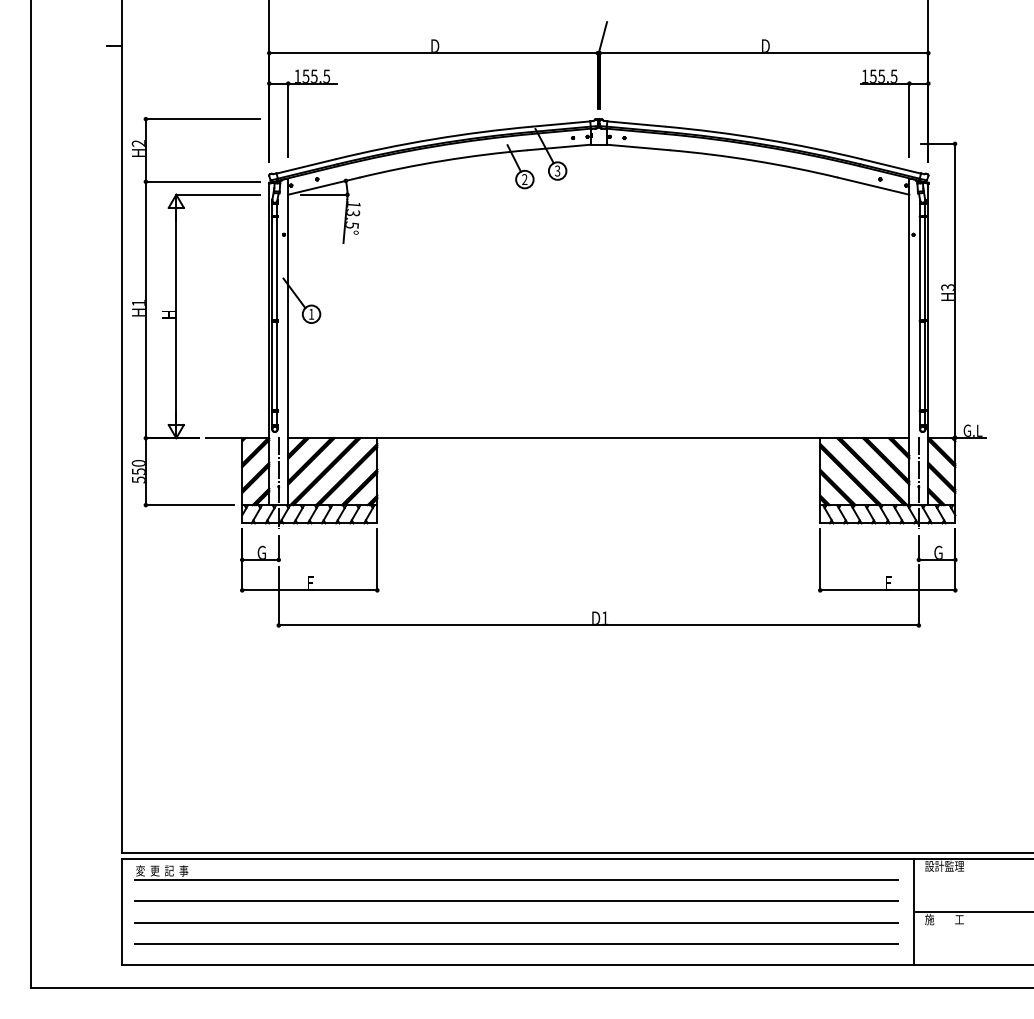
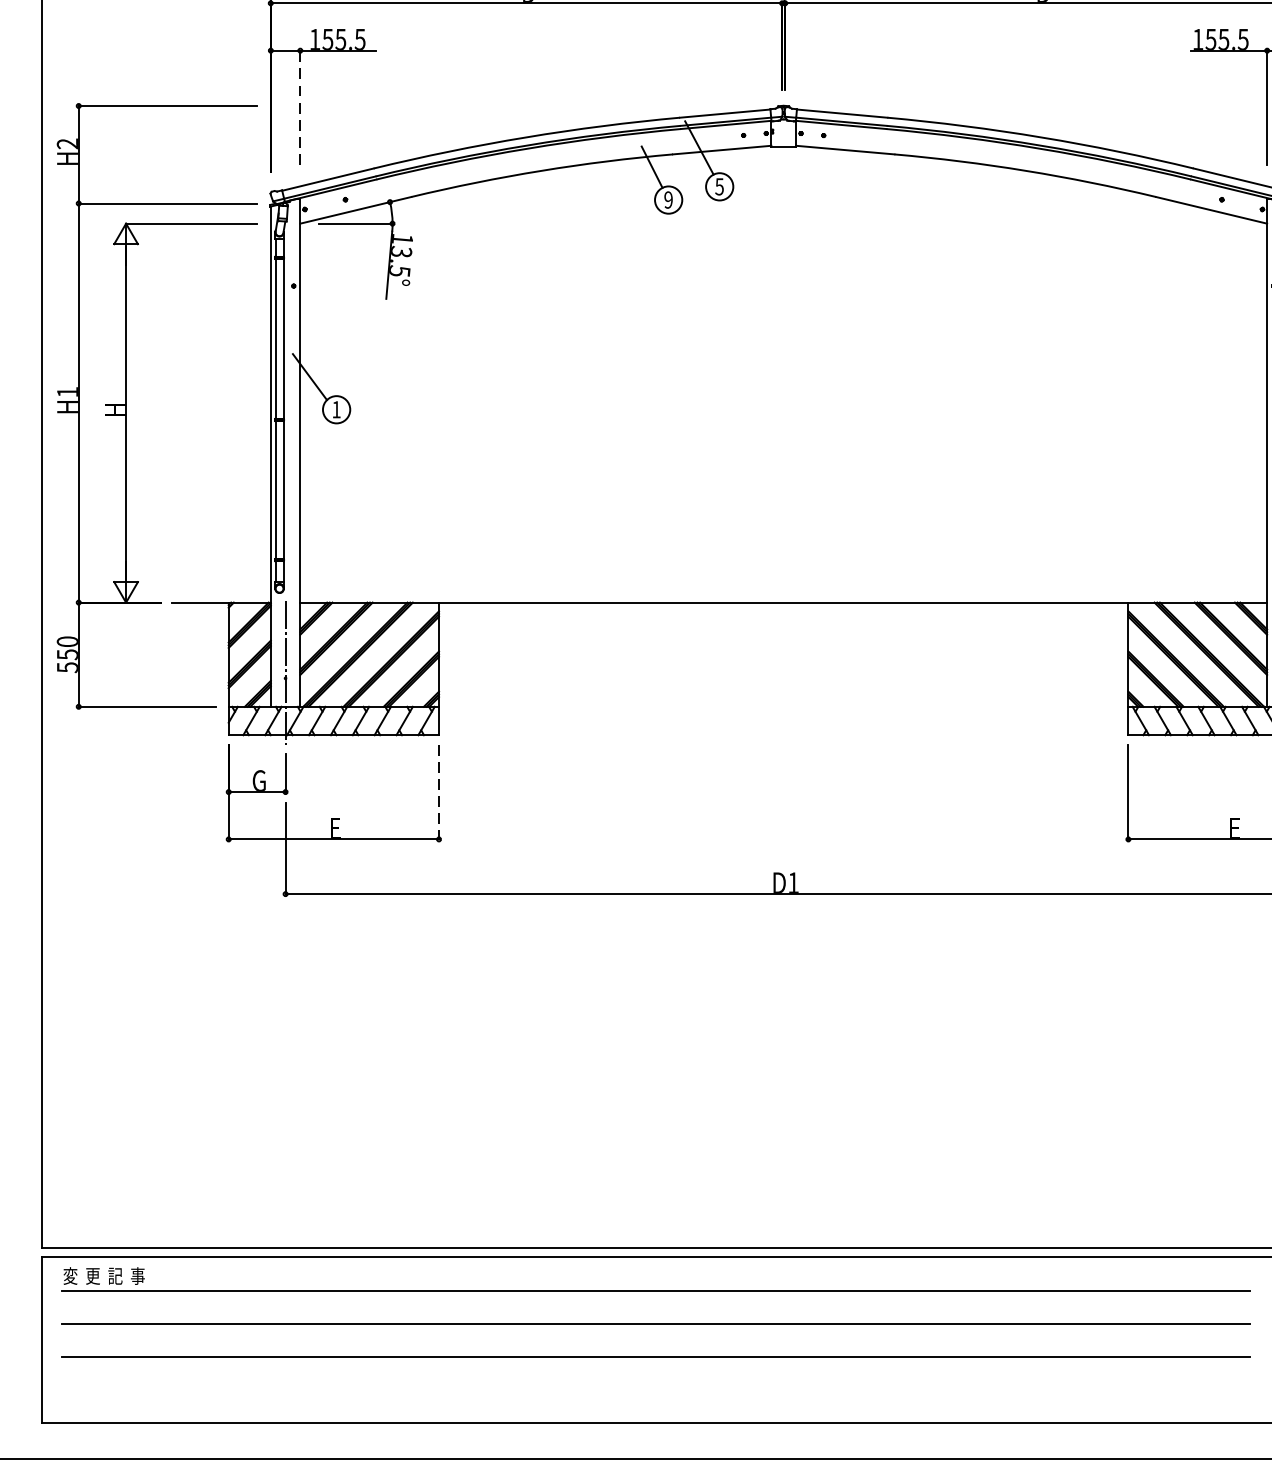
line: (288, 120) -> (300, 108), solid -> dashed
text: (557, 170) -> (719, 185), 3 -> 5
text: (524, 179) -> (668, 199), 2 -> 9
line: (377, 560) -> (439, 792), solid -> dashed
line: (516, 944) -> (655, 1390), removed

